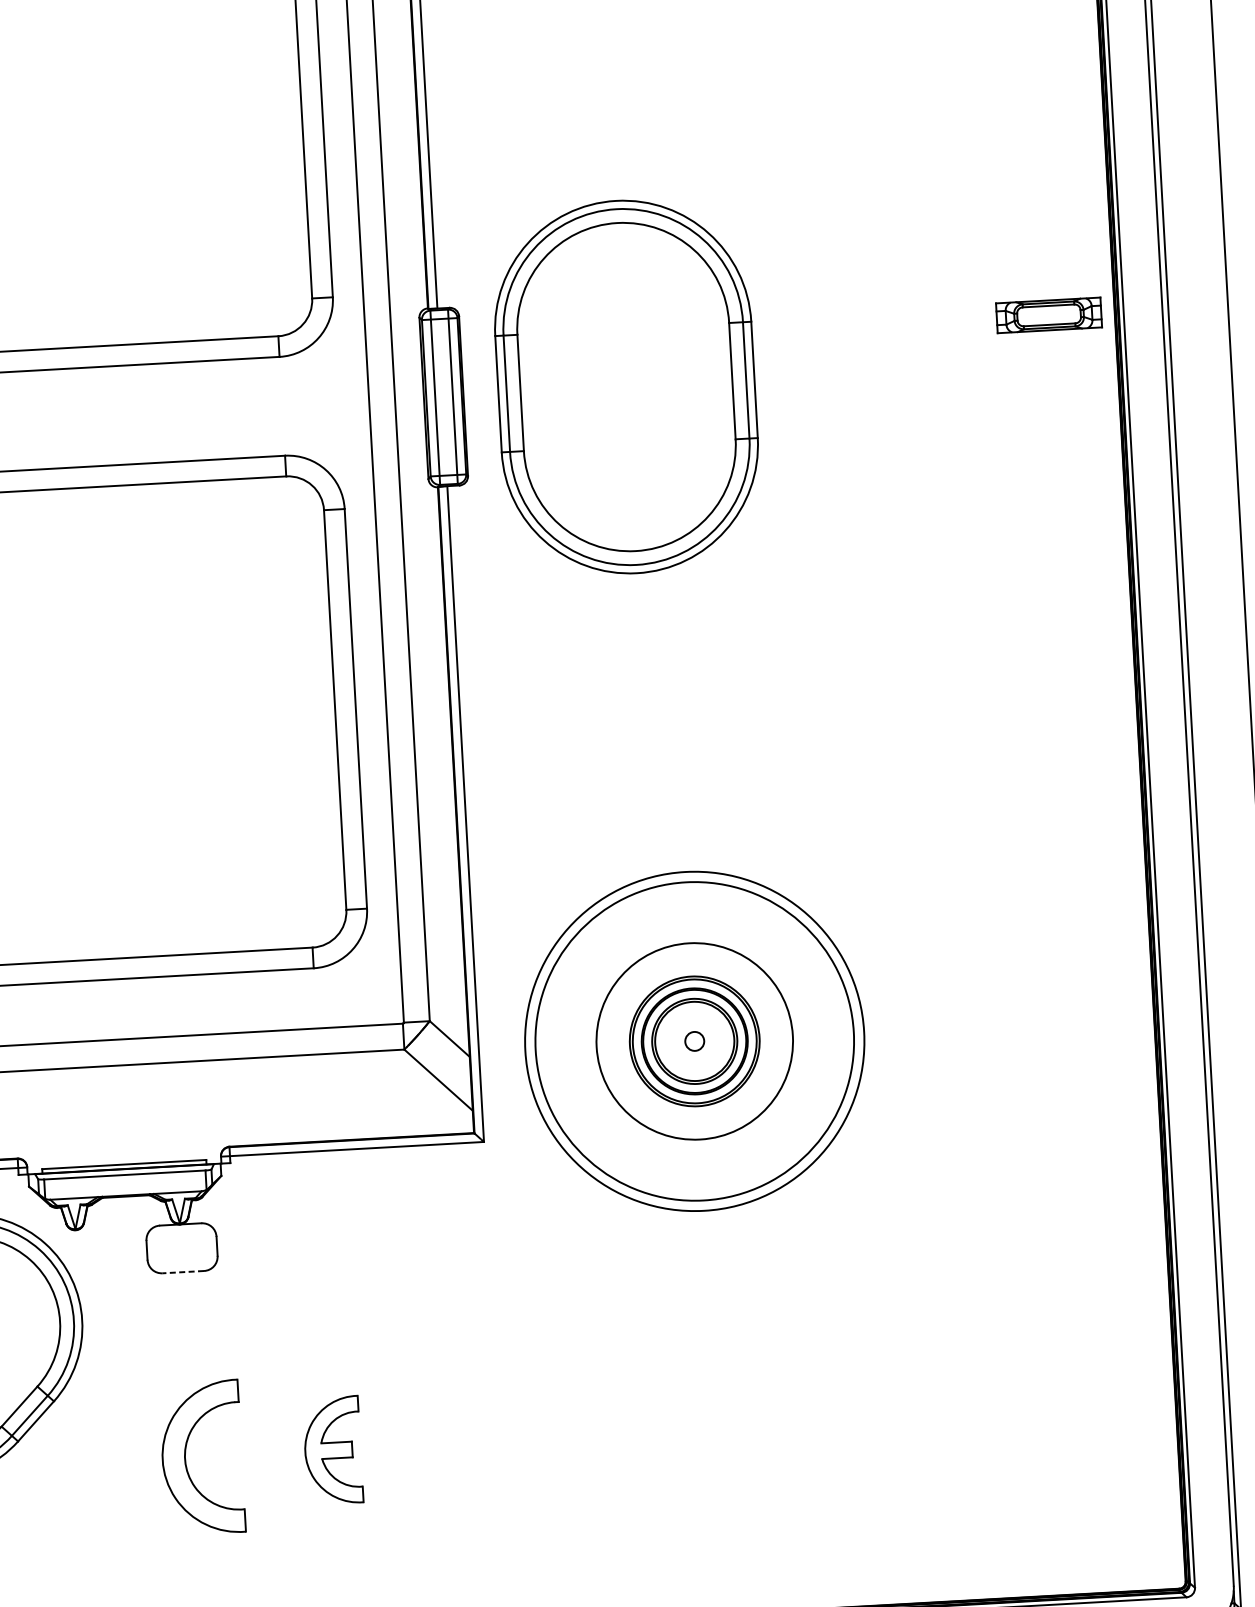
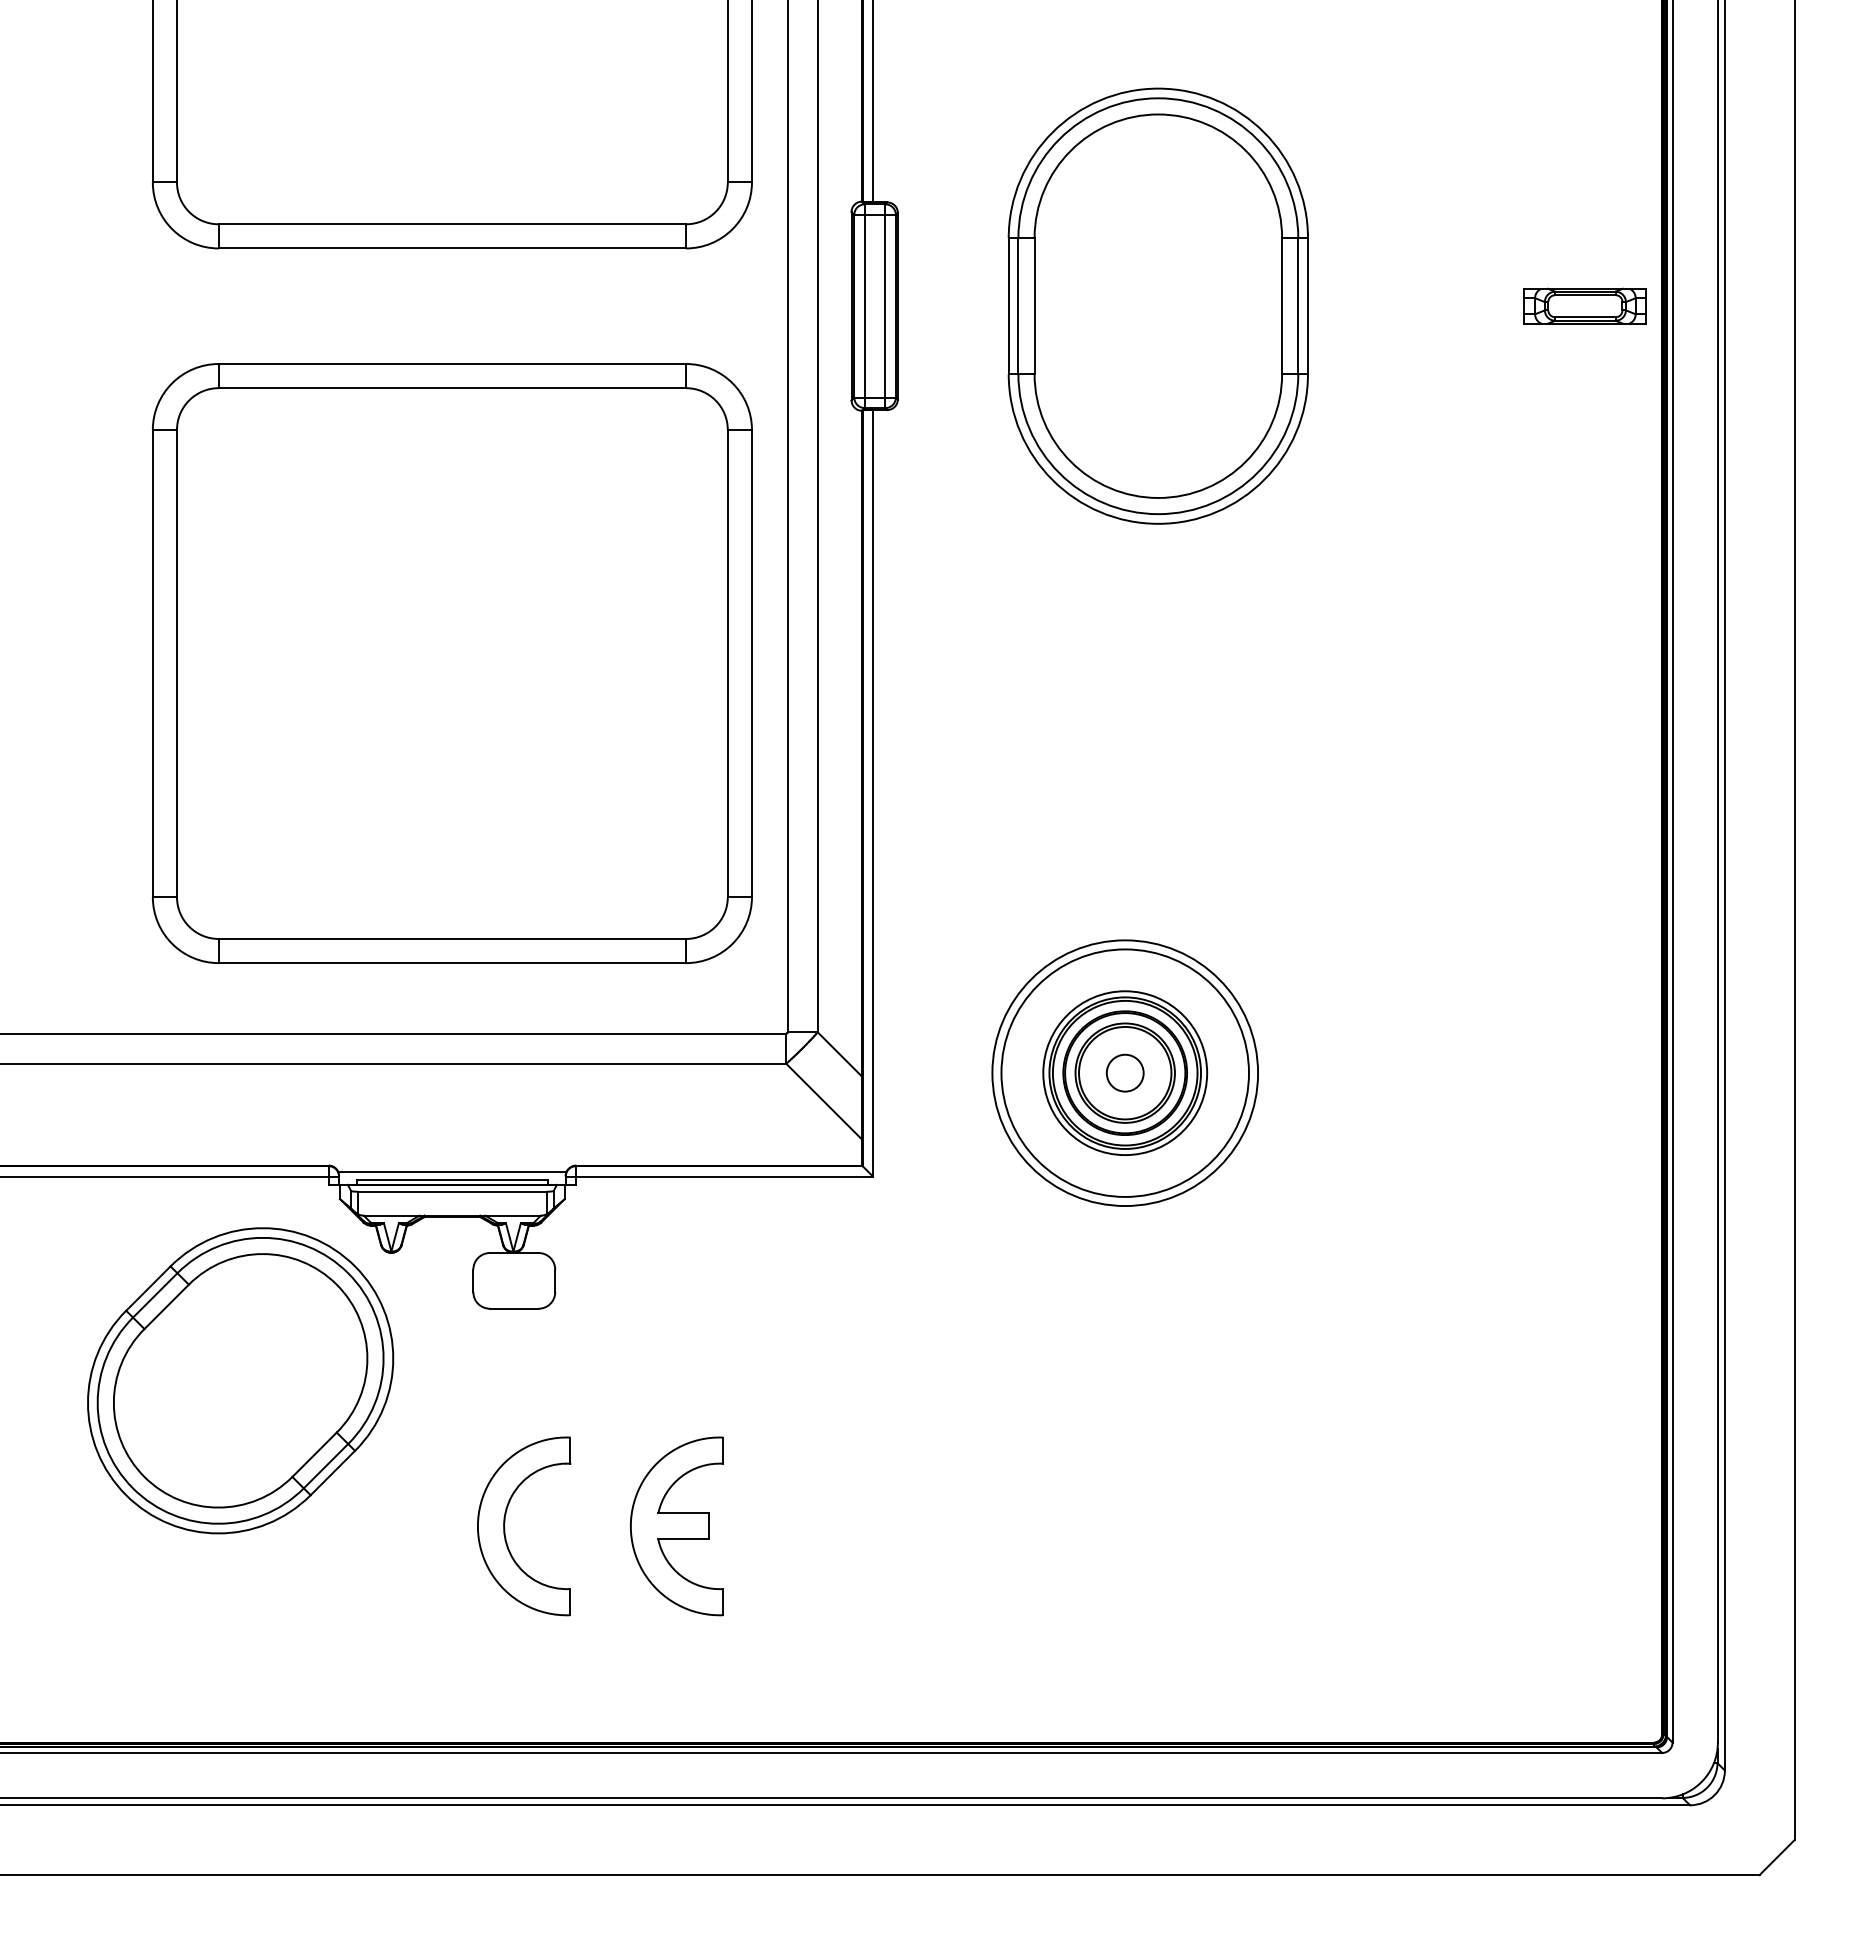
part: (1048, 314) -> (1584, 305), moved
part: (625, 386) -> (1157, 305), moved
circle: (694, 1040) -> (1124, 1072), size x0.62
circle: (694, 1040) -> (1124, 1072), size x1.67
circle: (695, 1041) -> (1125, 1073), size x0.71
circle: (695, 1041) -> (1125, 1073), size x0.71
line: (124, 1158) -> (452, 1172), added
line: (182, 1271) -> (513, 1308), dashed -> solid
part: (332, 1450) -> (676, 1526), size x1.43

